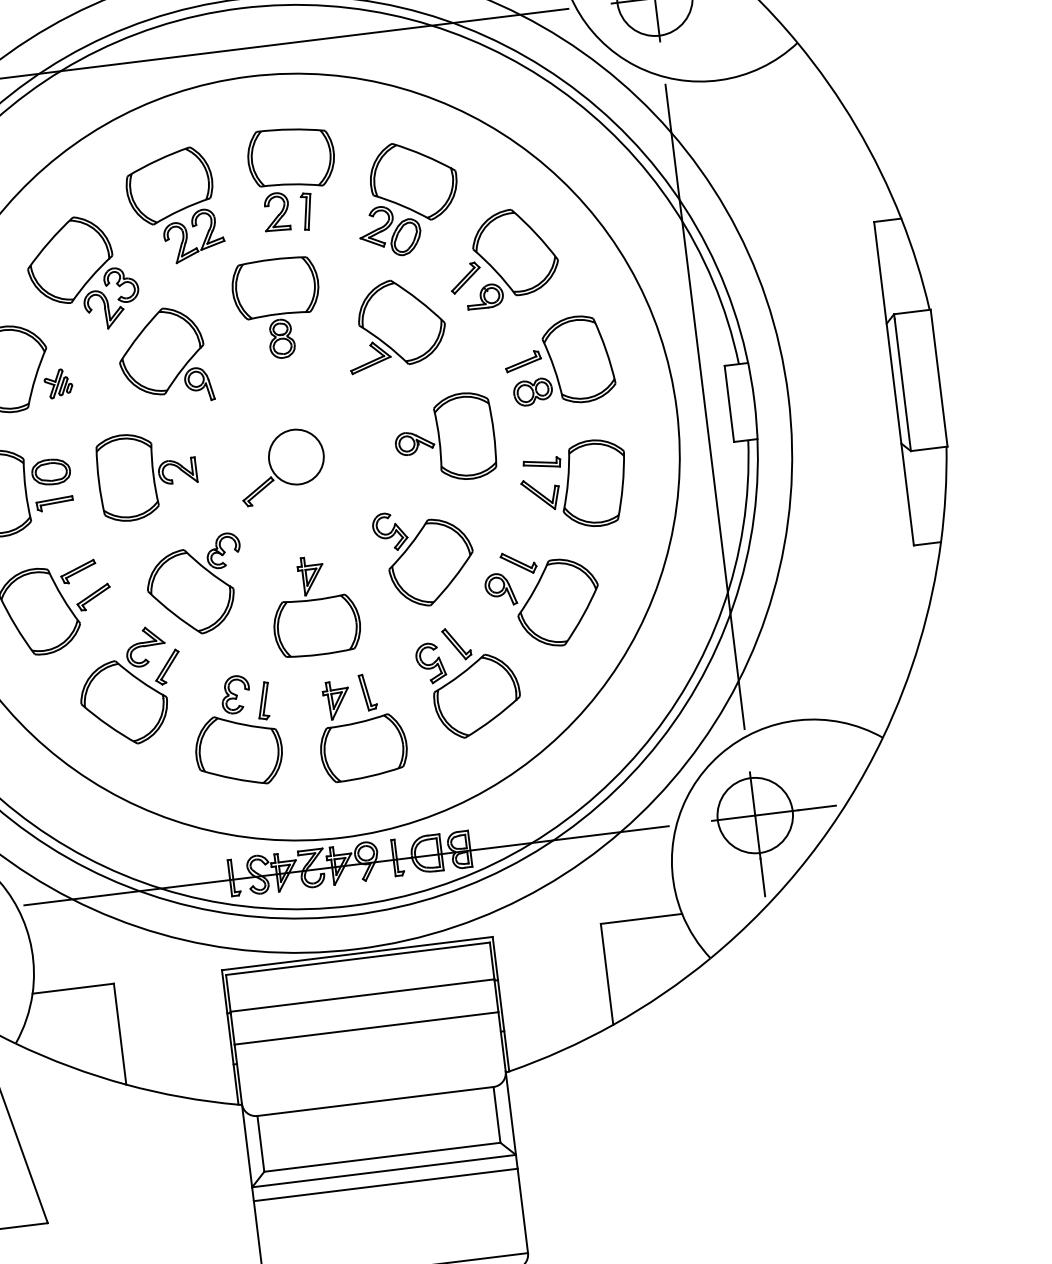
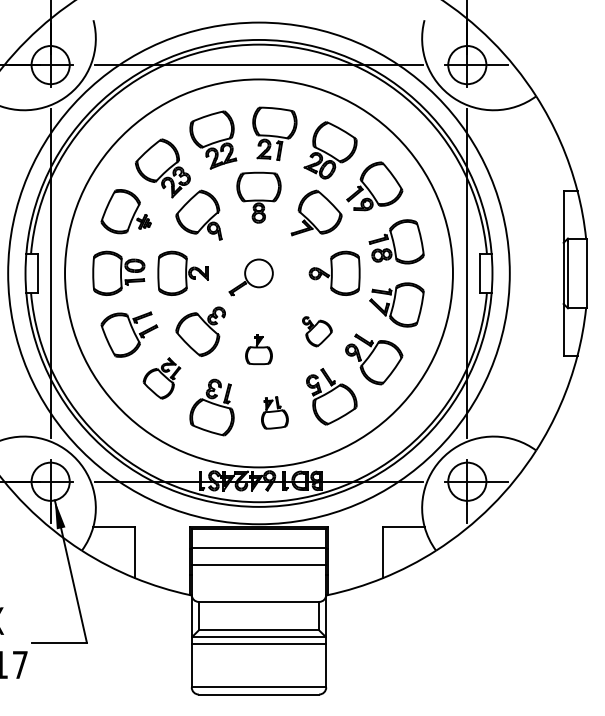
part: (425, 556) -> (317, 331), size x0.6
part: (313, 606) -> (258, 349), size x0.6
part: (130, 686) -> (161, 378), size x0.7
part: (360, 726) -> (274, 412), size x0.6

